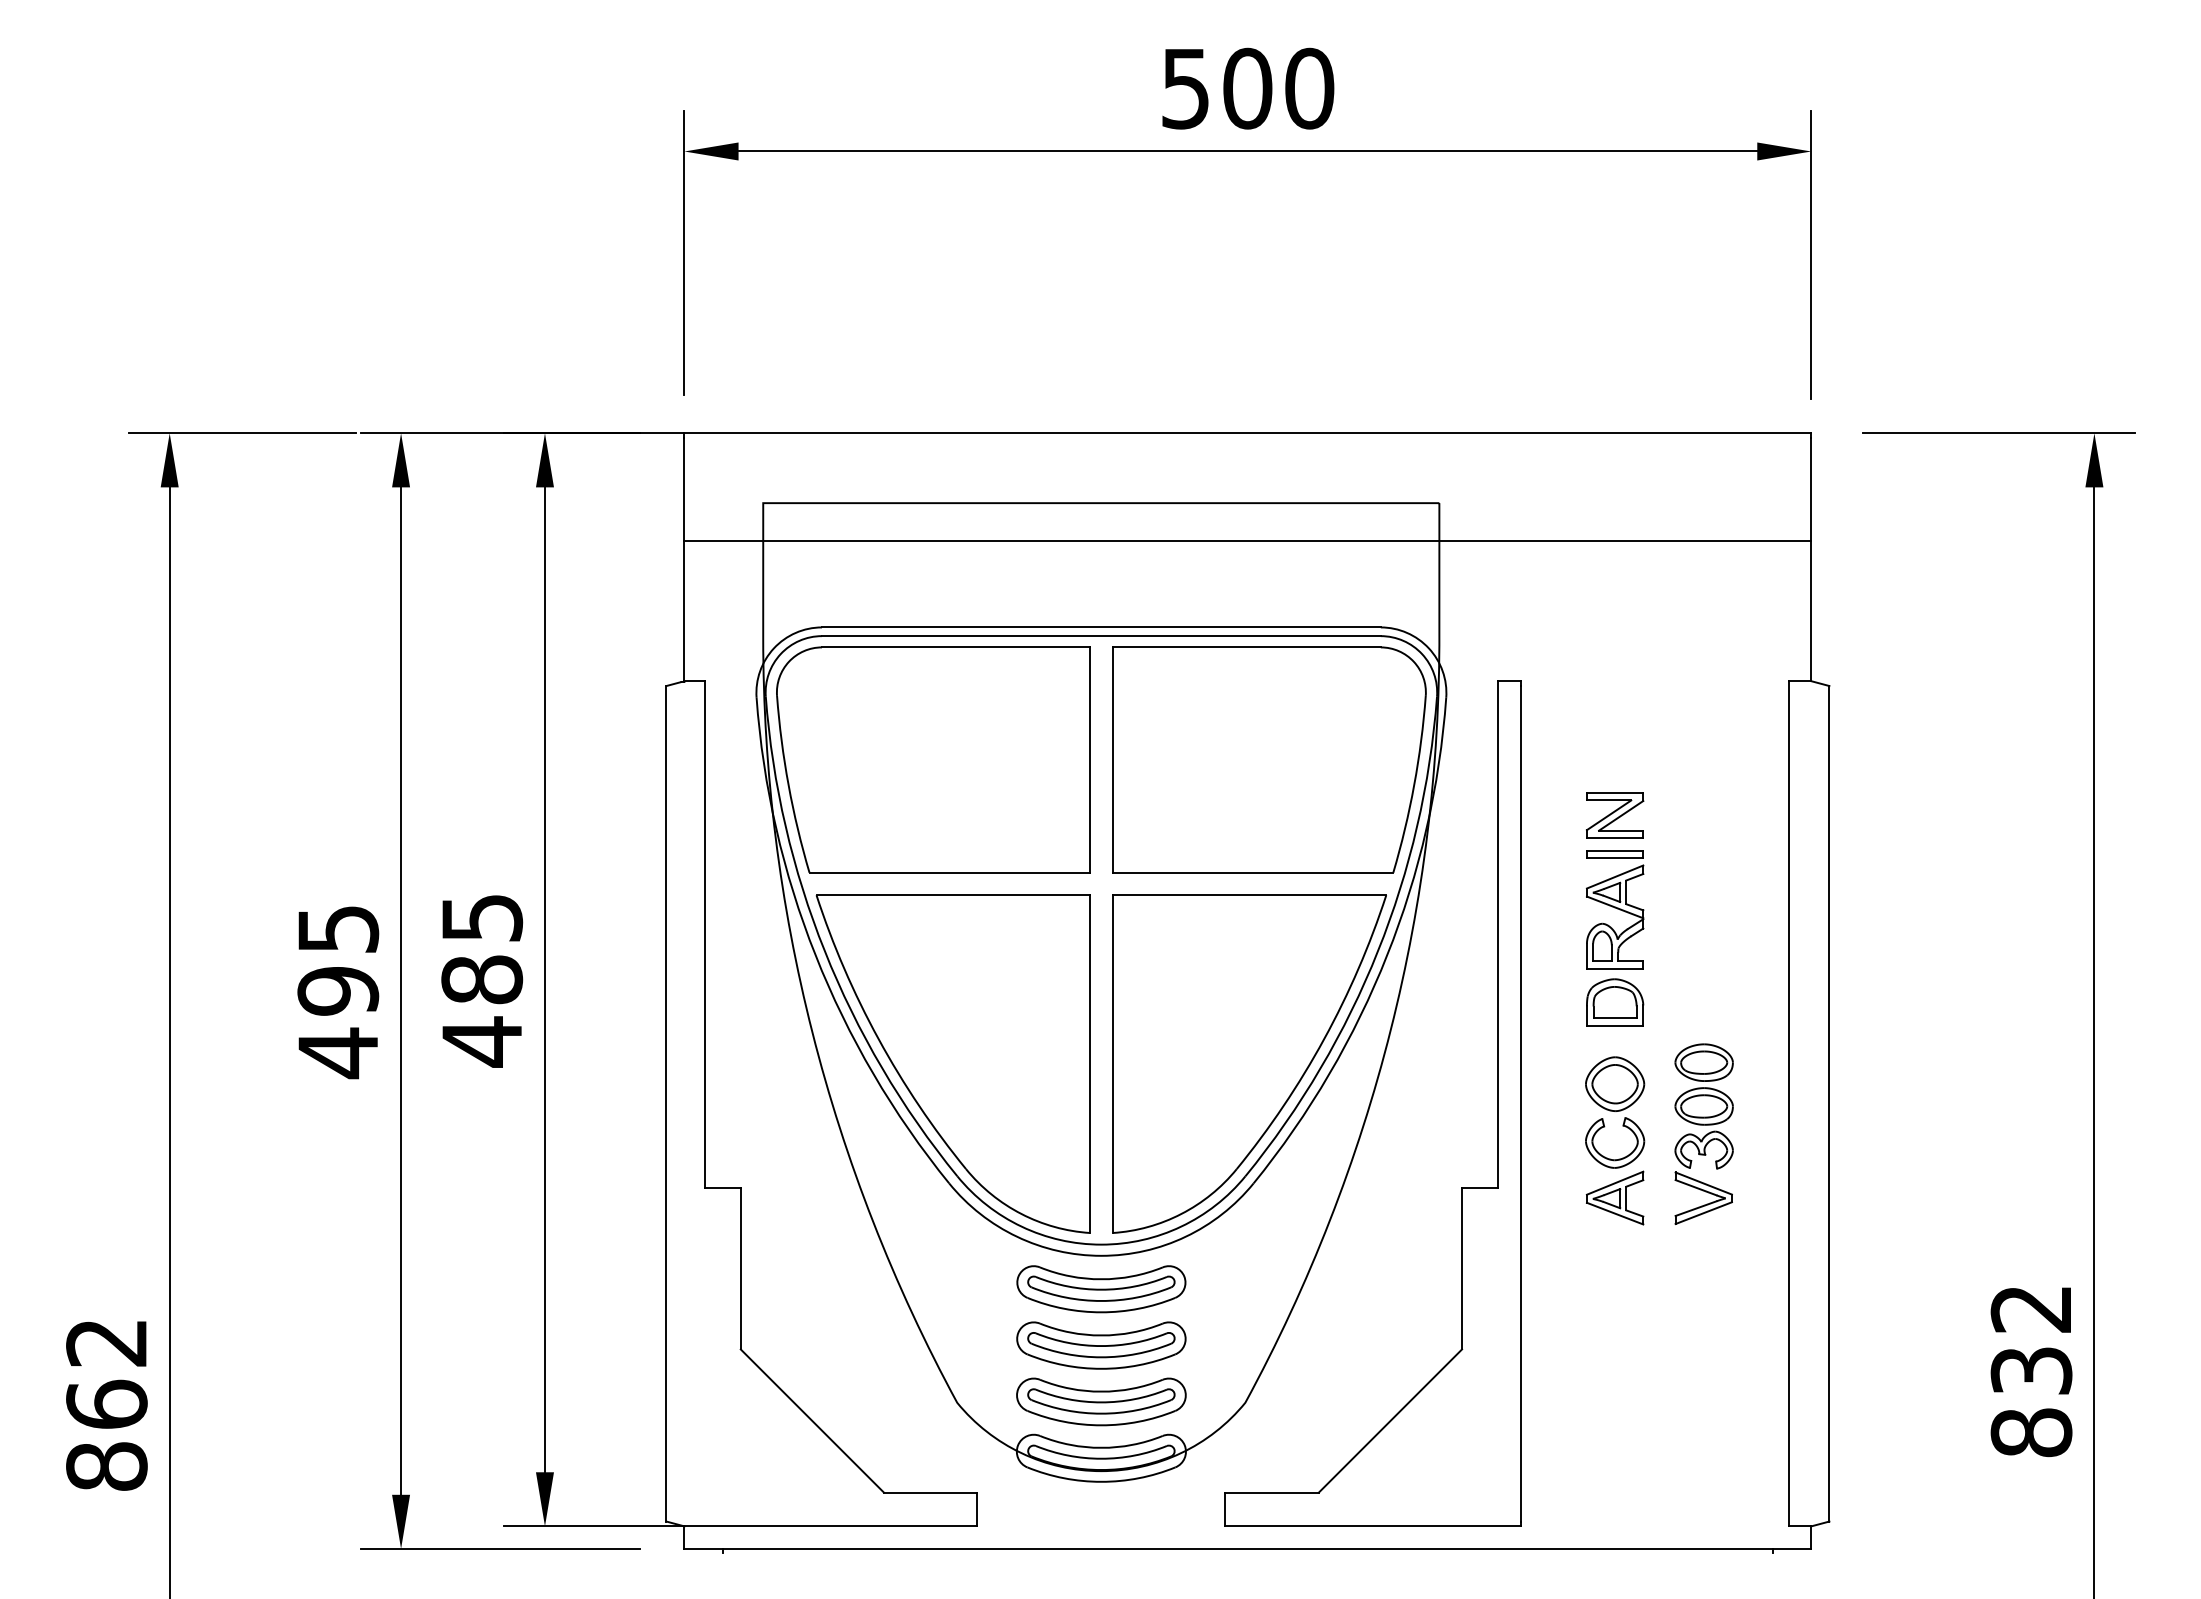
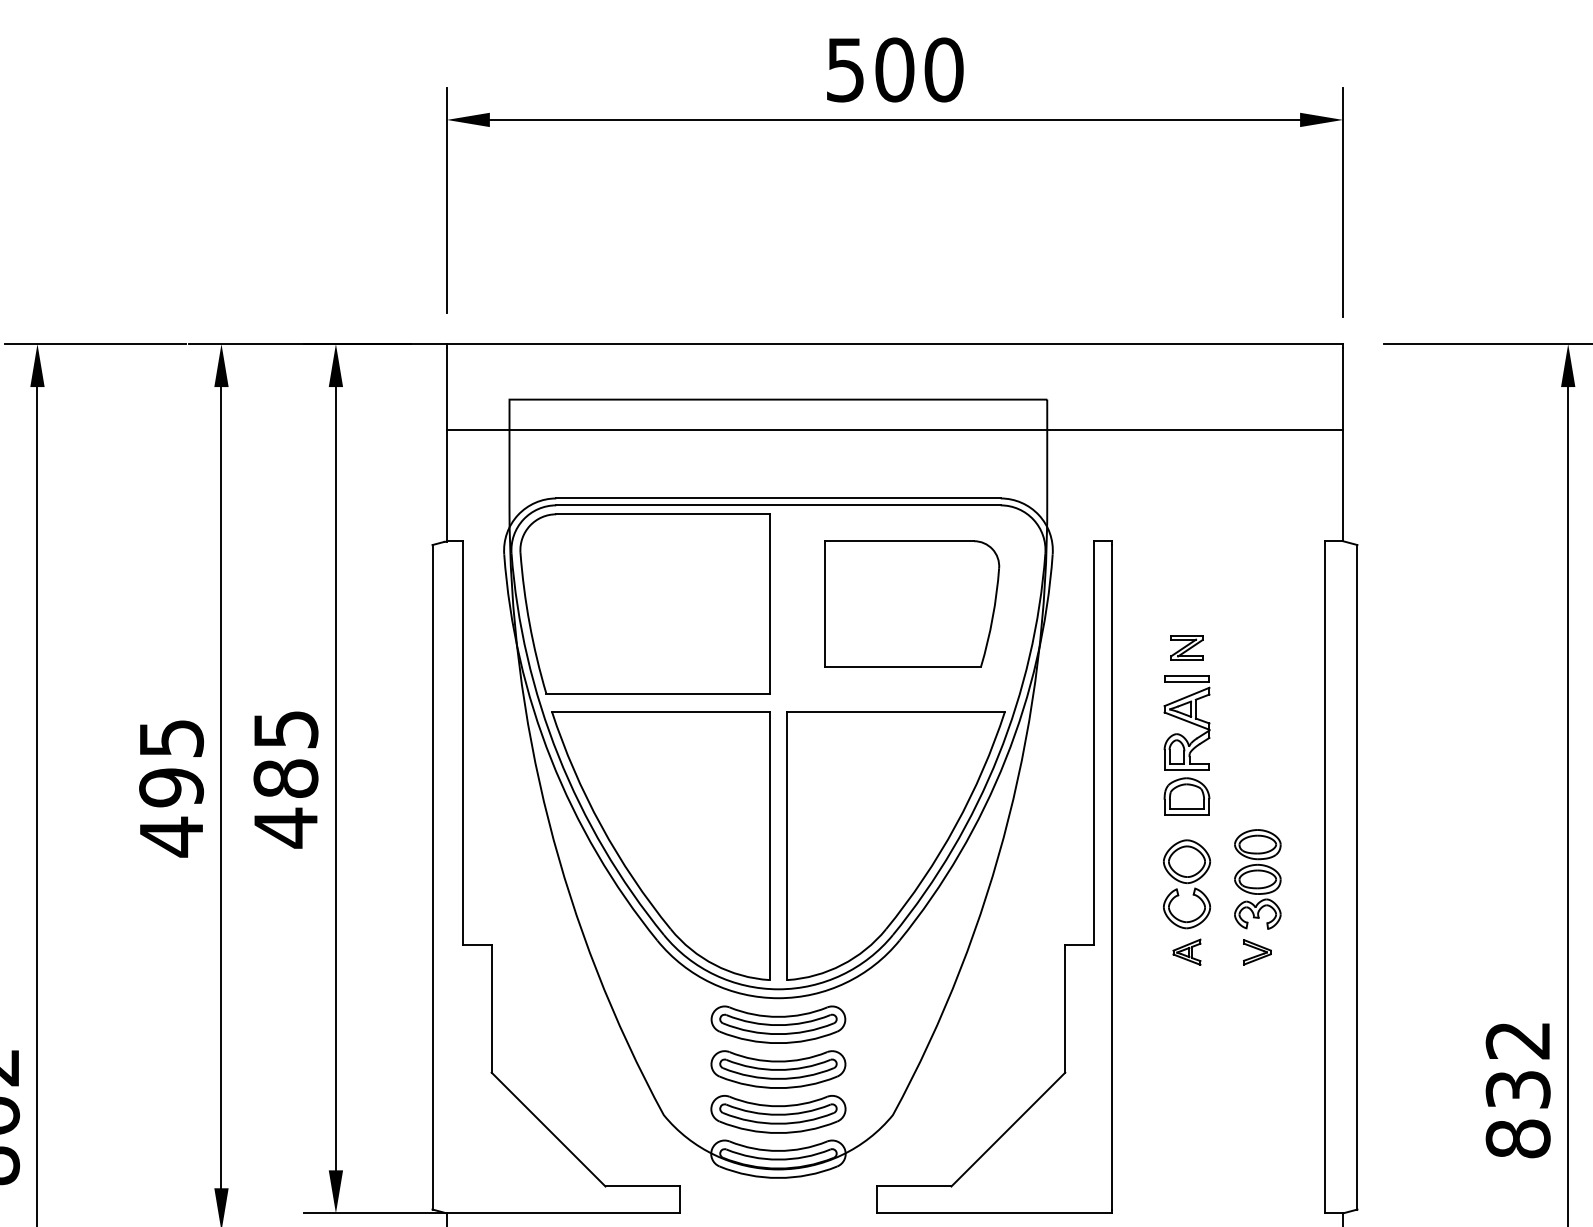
part: (1269, 759) -> (912, 603), size x0.7
part: (1615, 815) -> (1187, 648), size x0.7
part: (1614, 1197) -> (1186, 951), size x0.6
part: (1703, 1197) -> (1257, 951), size x0.6

